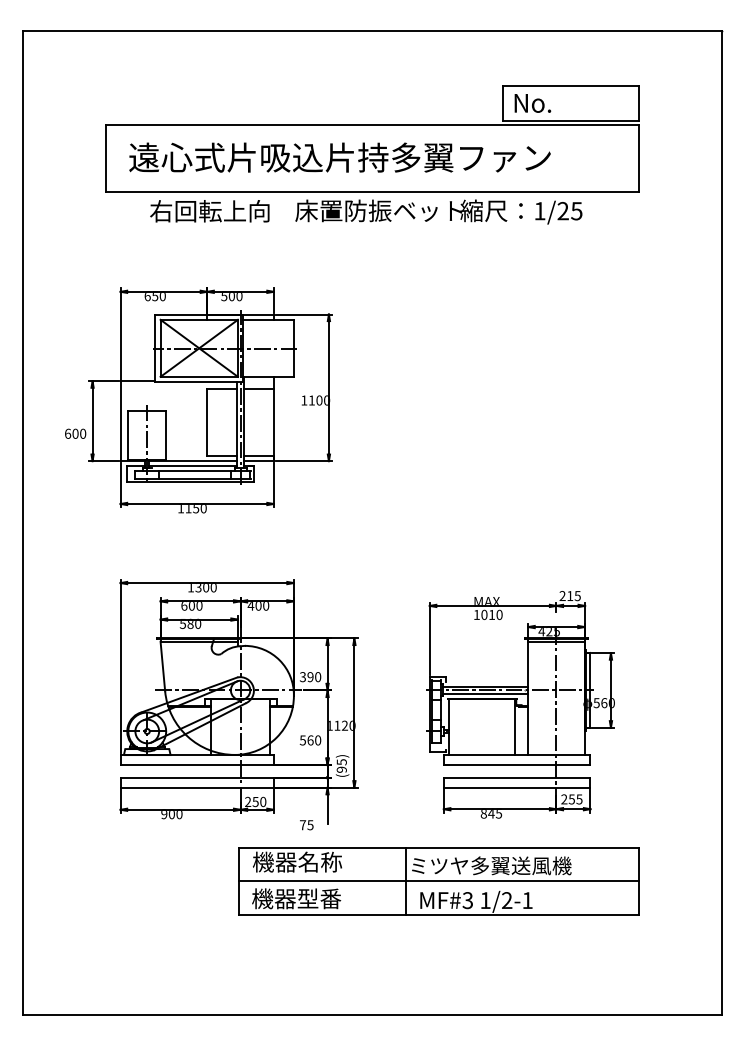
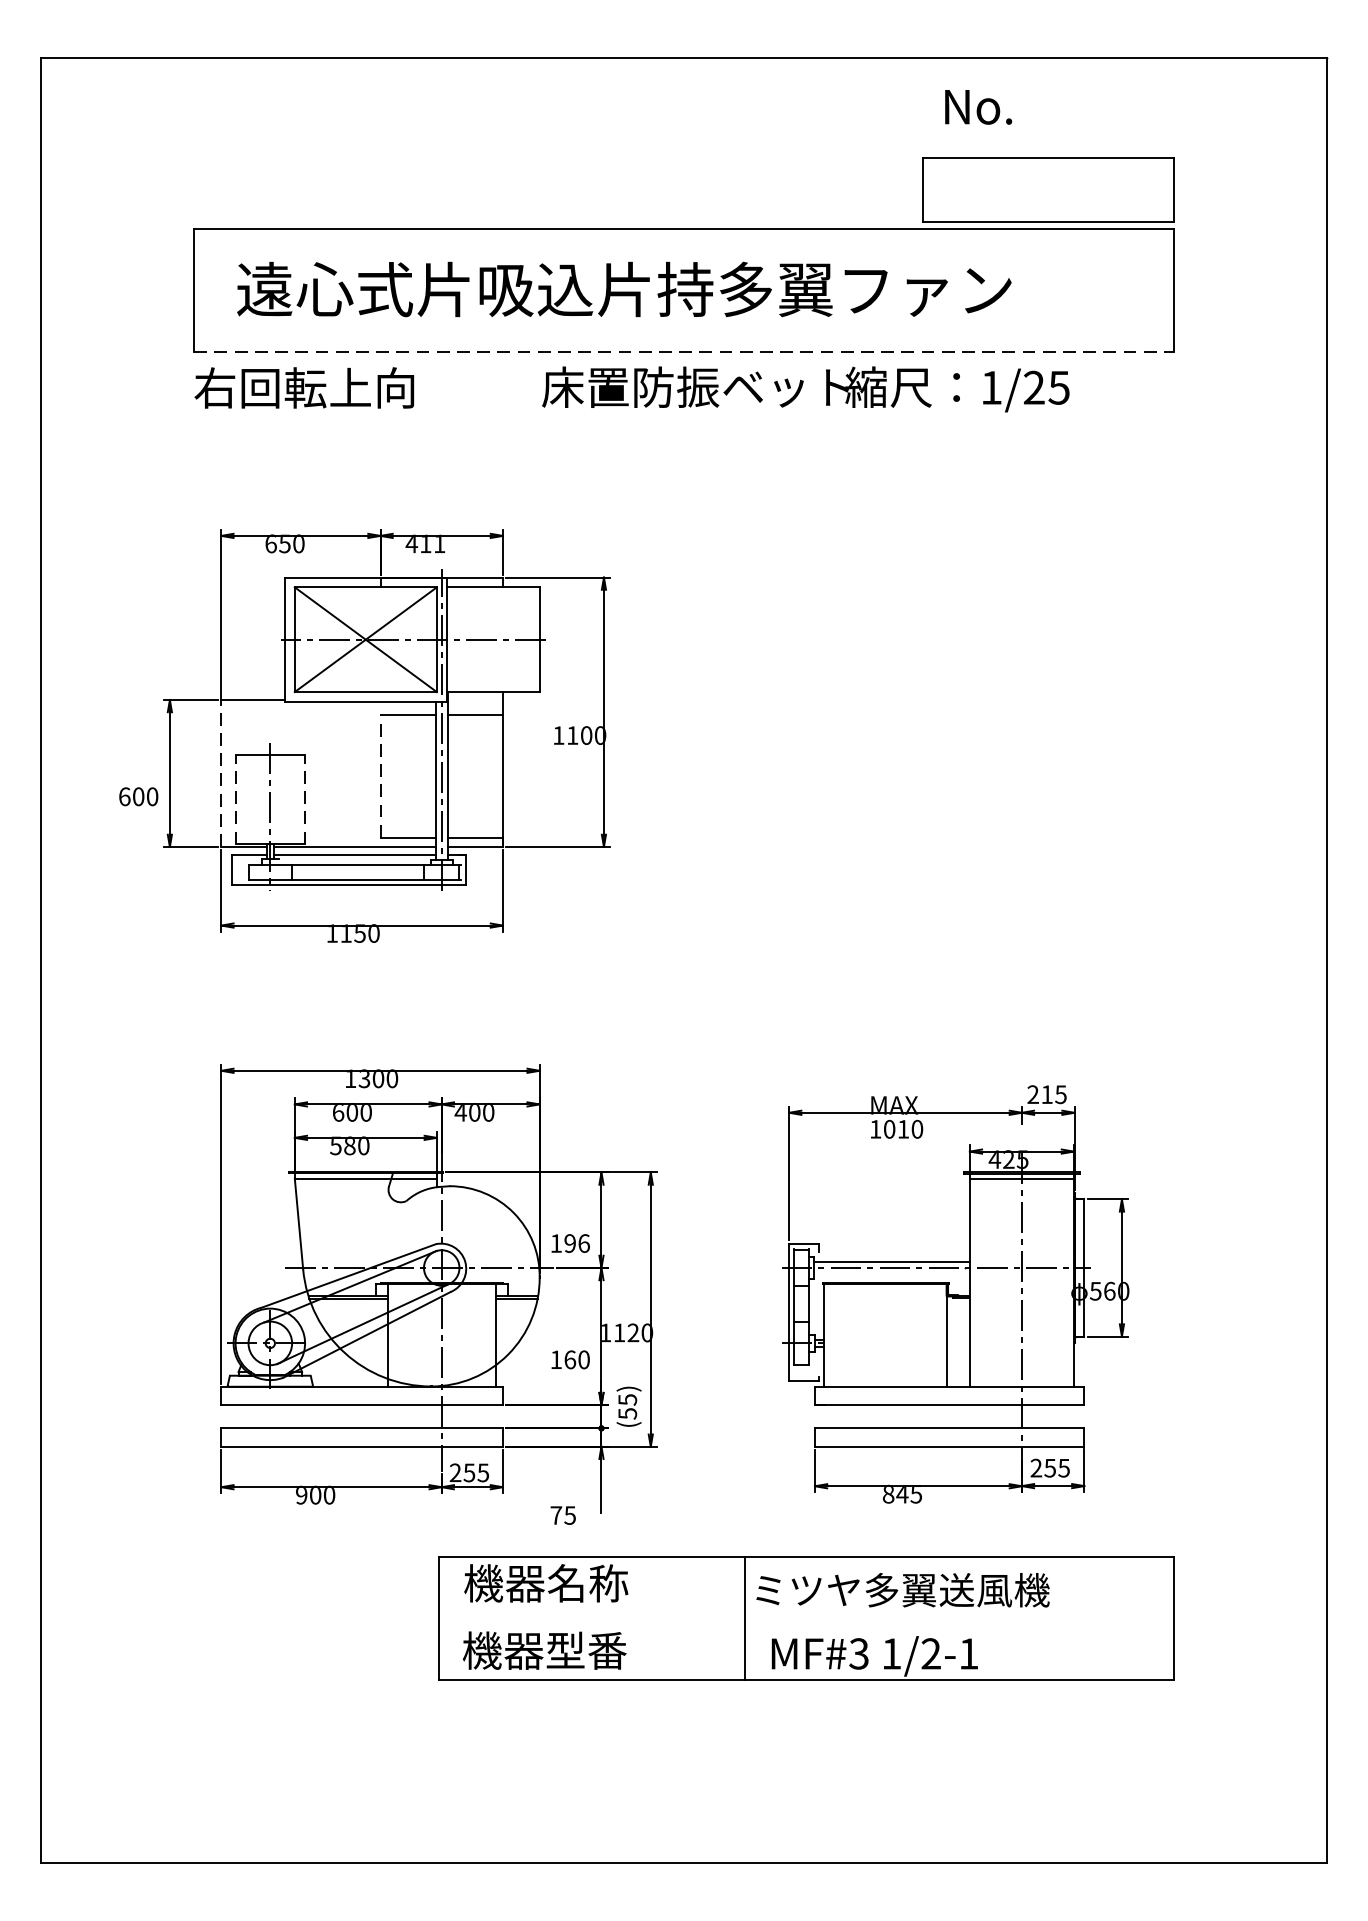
text: (532, 103) -> (977, 107), moved
line: (372, 191) -> (684, 351), solid -> dashed
text: (209, 211) -> (303, 388), moved
text: (231, 297) -> (425, 546), 500 -> 411
line: (120, 421) -> (221, 774), solid -> dashed
line: (207, 422) -> (380, 775), solid -> dashed
line: (128, 434) -> (235, 797), solid -> dashed
line: (166, 434) -> (305, 797), solid -> dashed
text: (310, 677) -> (570, 1244), 390 -> 196
line: (485, 693) -> (891, 1273), removed
text: (302, 740) -> (555, 1359), 560 -> 160
text: (341, 769) -> (627, 1413), (95) -> (55)
text: (263, 801) -> (483, 1471), 250 -> 255
line: (439, 881) -> (807, 1618), removed

